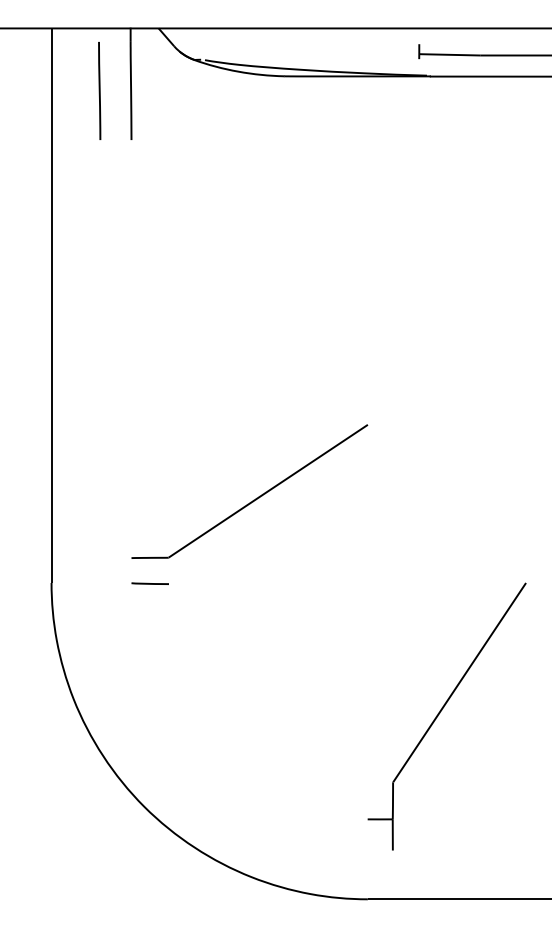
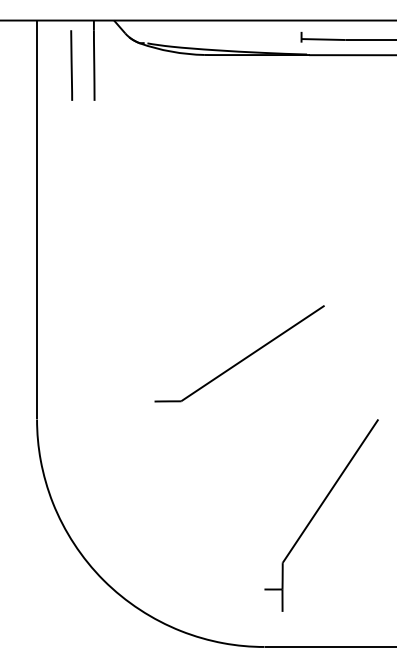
part: (252, 499) -> (241, 359), moved
line: (149, 583) -> (107, 419), removed

